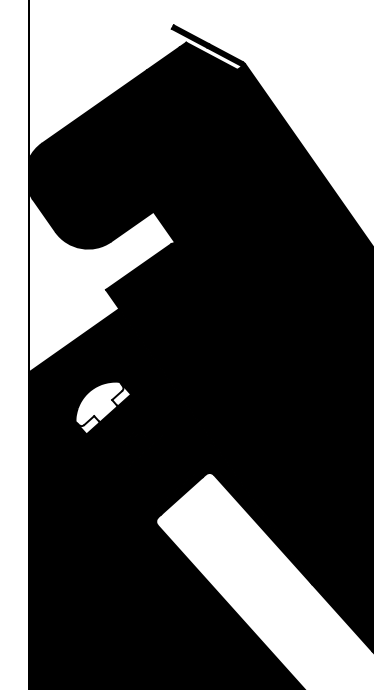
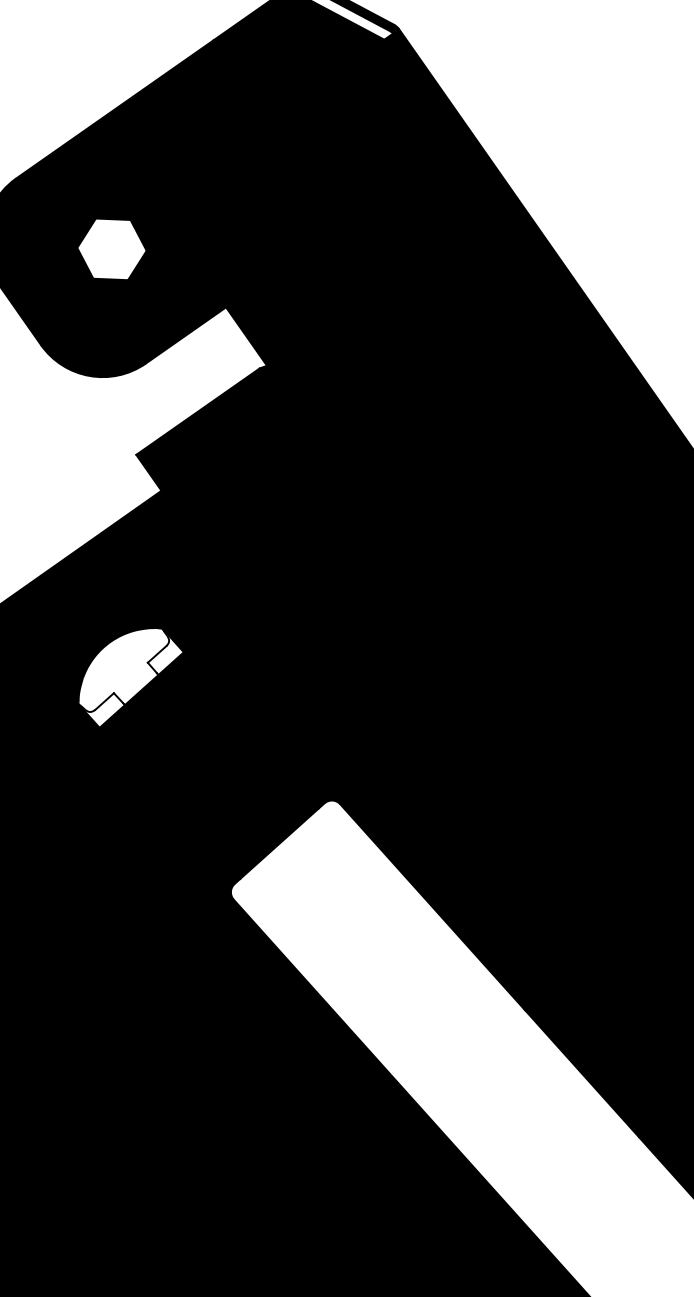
fill: (92, 180) -> (110, 248), removed

